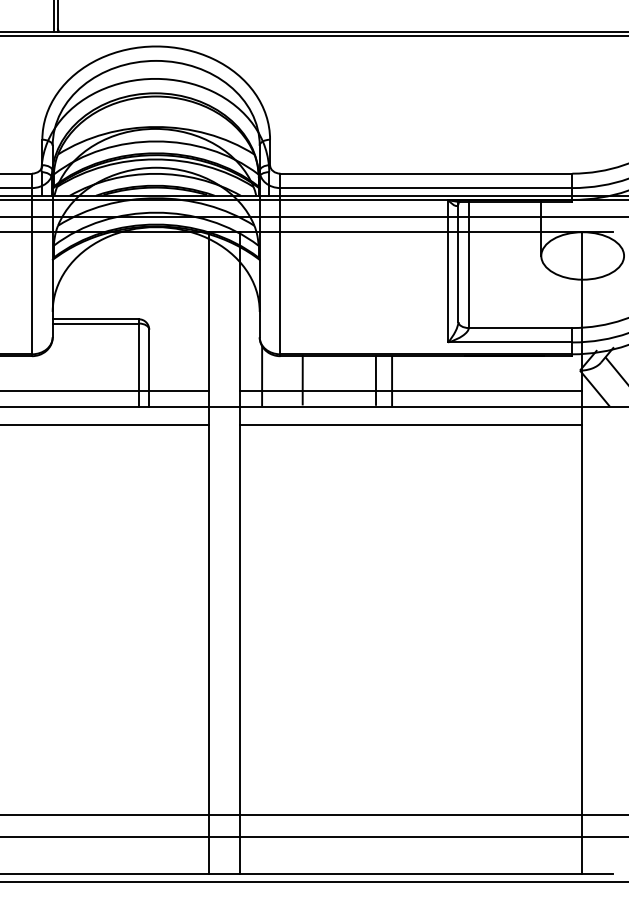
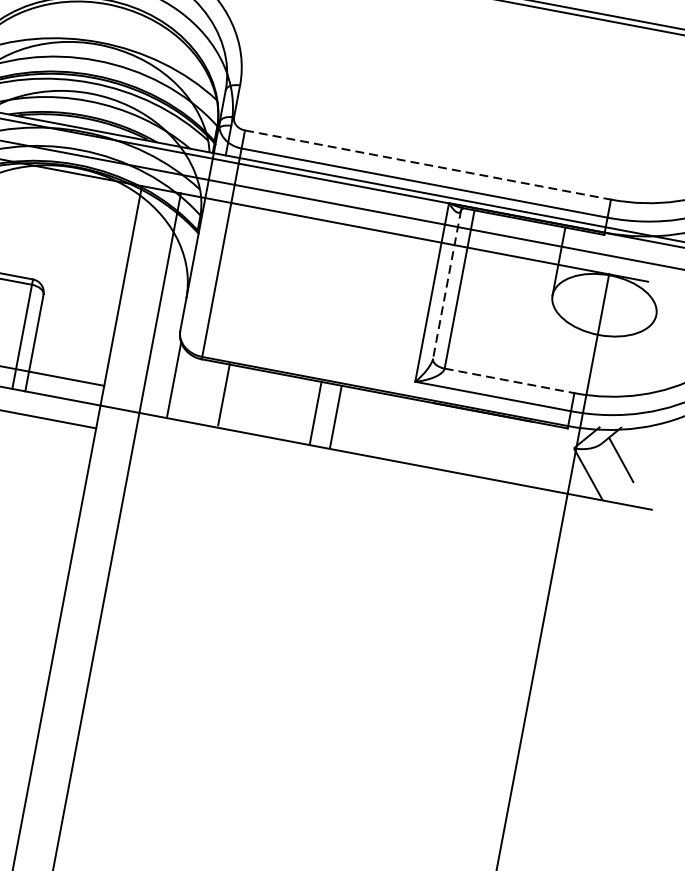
line: (426, 173) -> (428, 164), solid -> dashed
line: (458, 263) -> (446, 285), solid -> dashed
line: (520, 328) -> (509, 381), solid -> dashed
line: (410, 390) -> (356, 433), removed
line: (410, 424) -> (348, 475), removed

